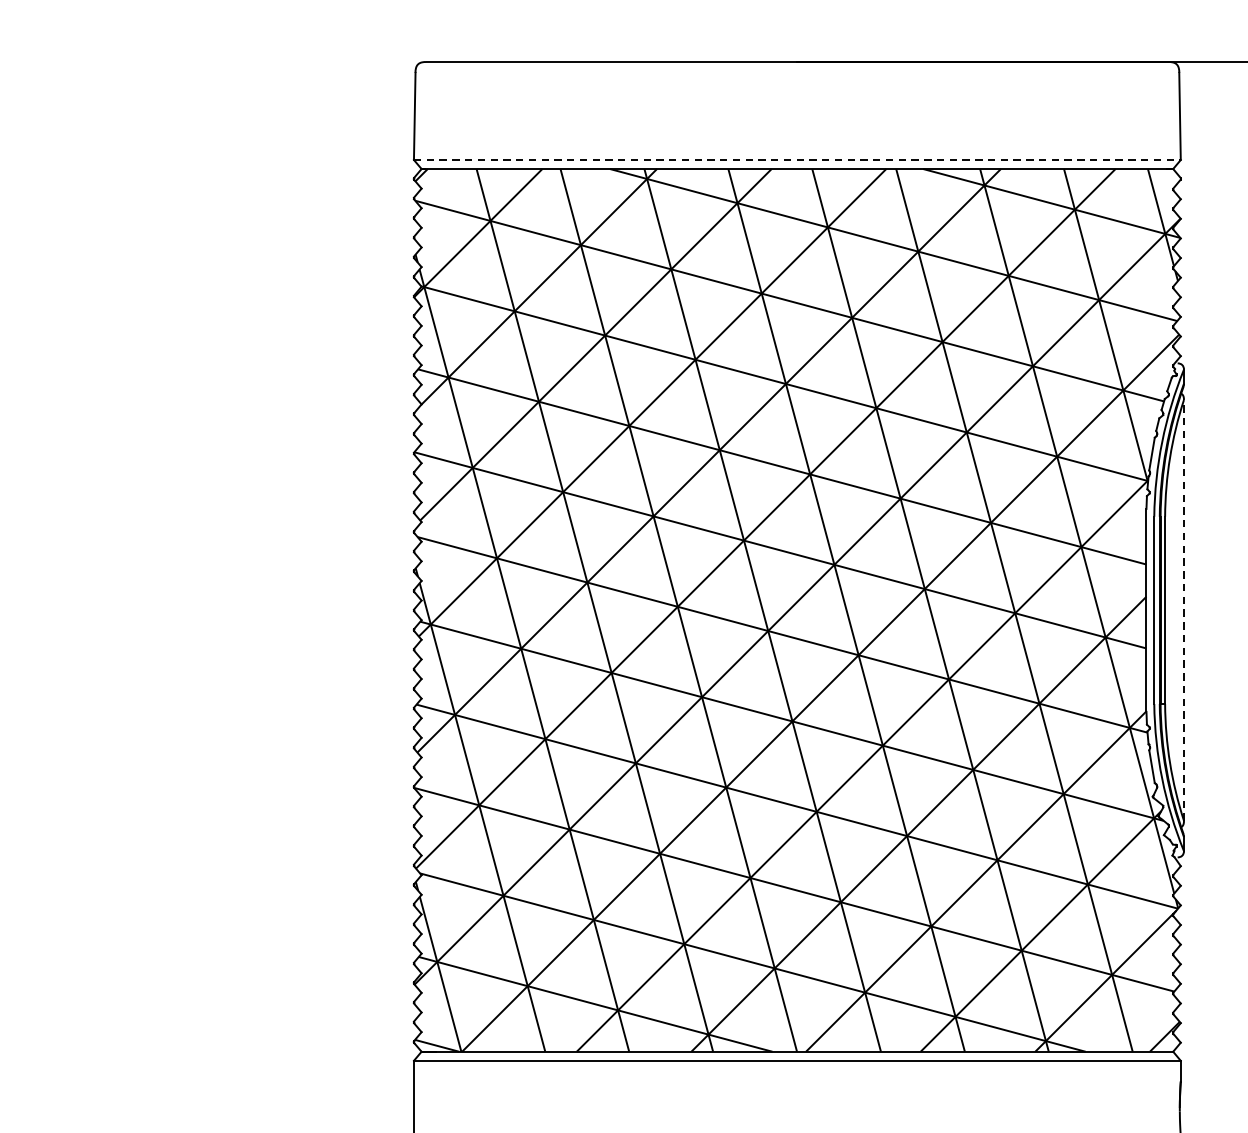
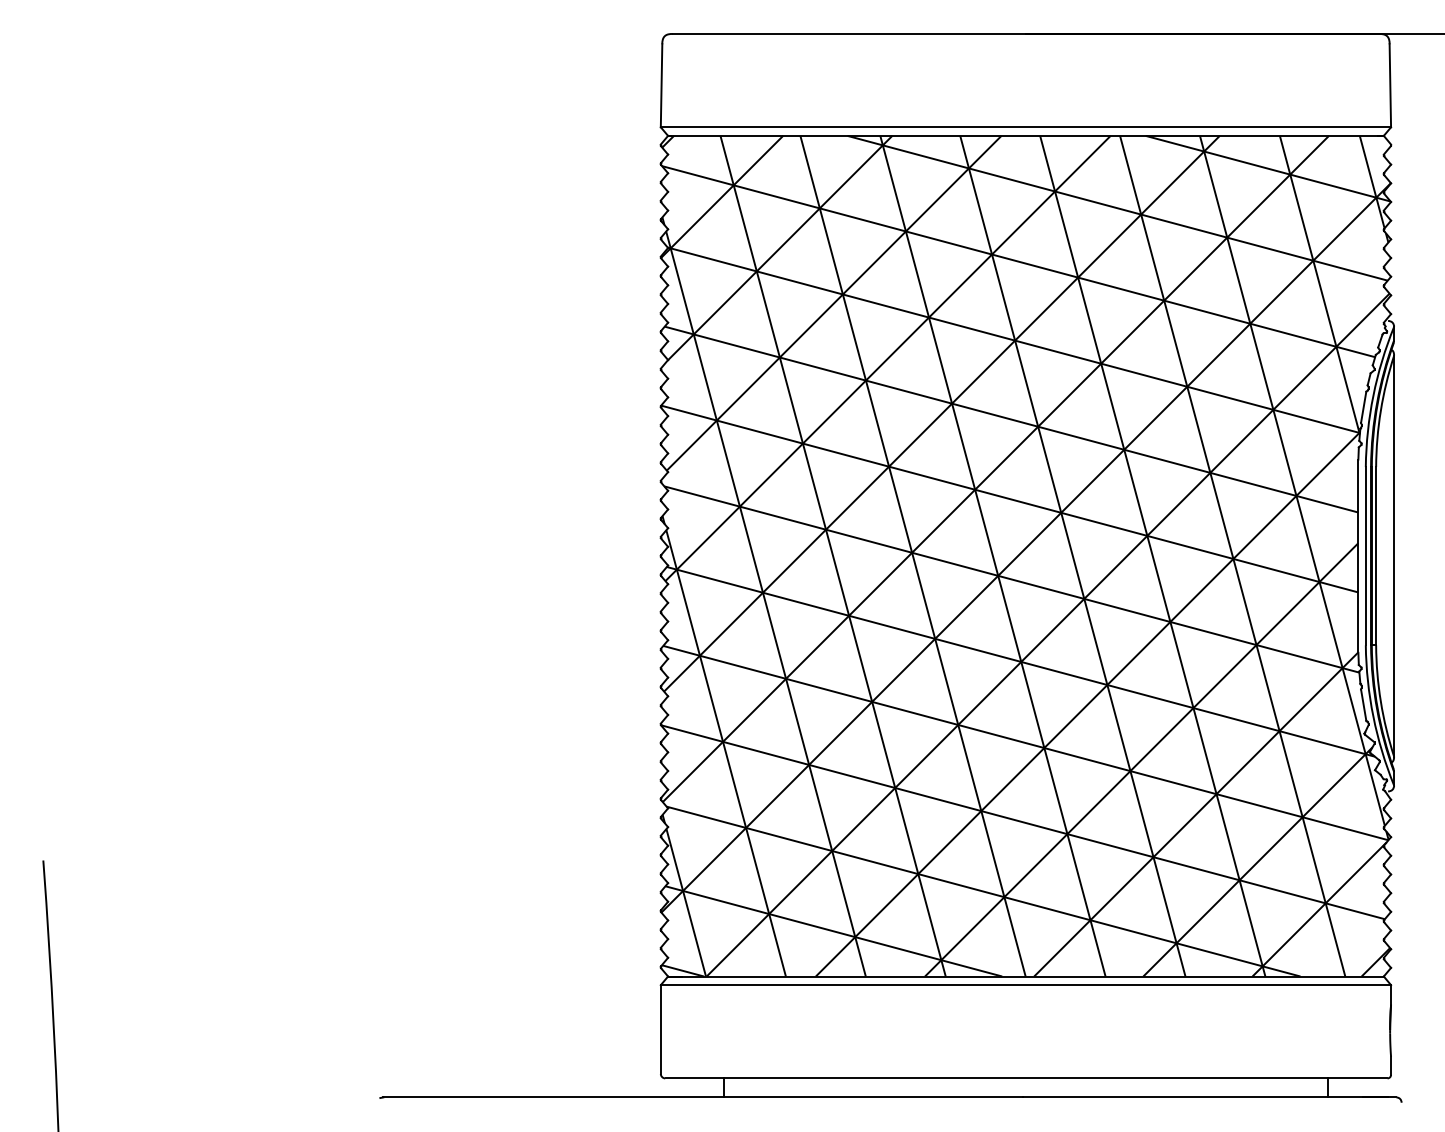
line: (797, 160) -> (1026, 127), dashed -> solid
line: (1184, 609) -> (1394, 555), dashed -> solid

